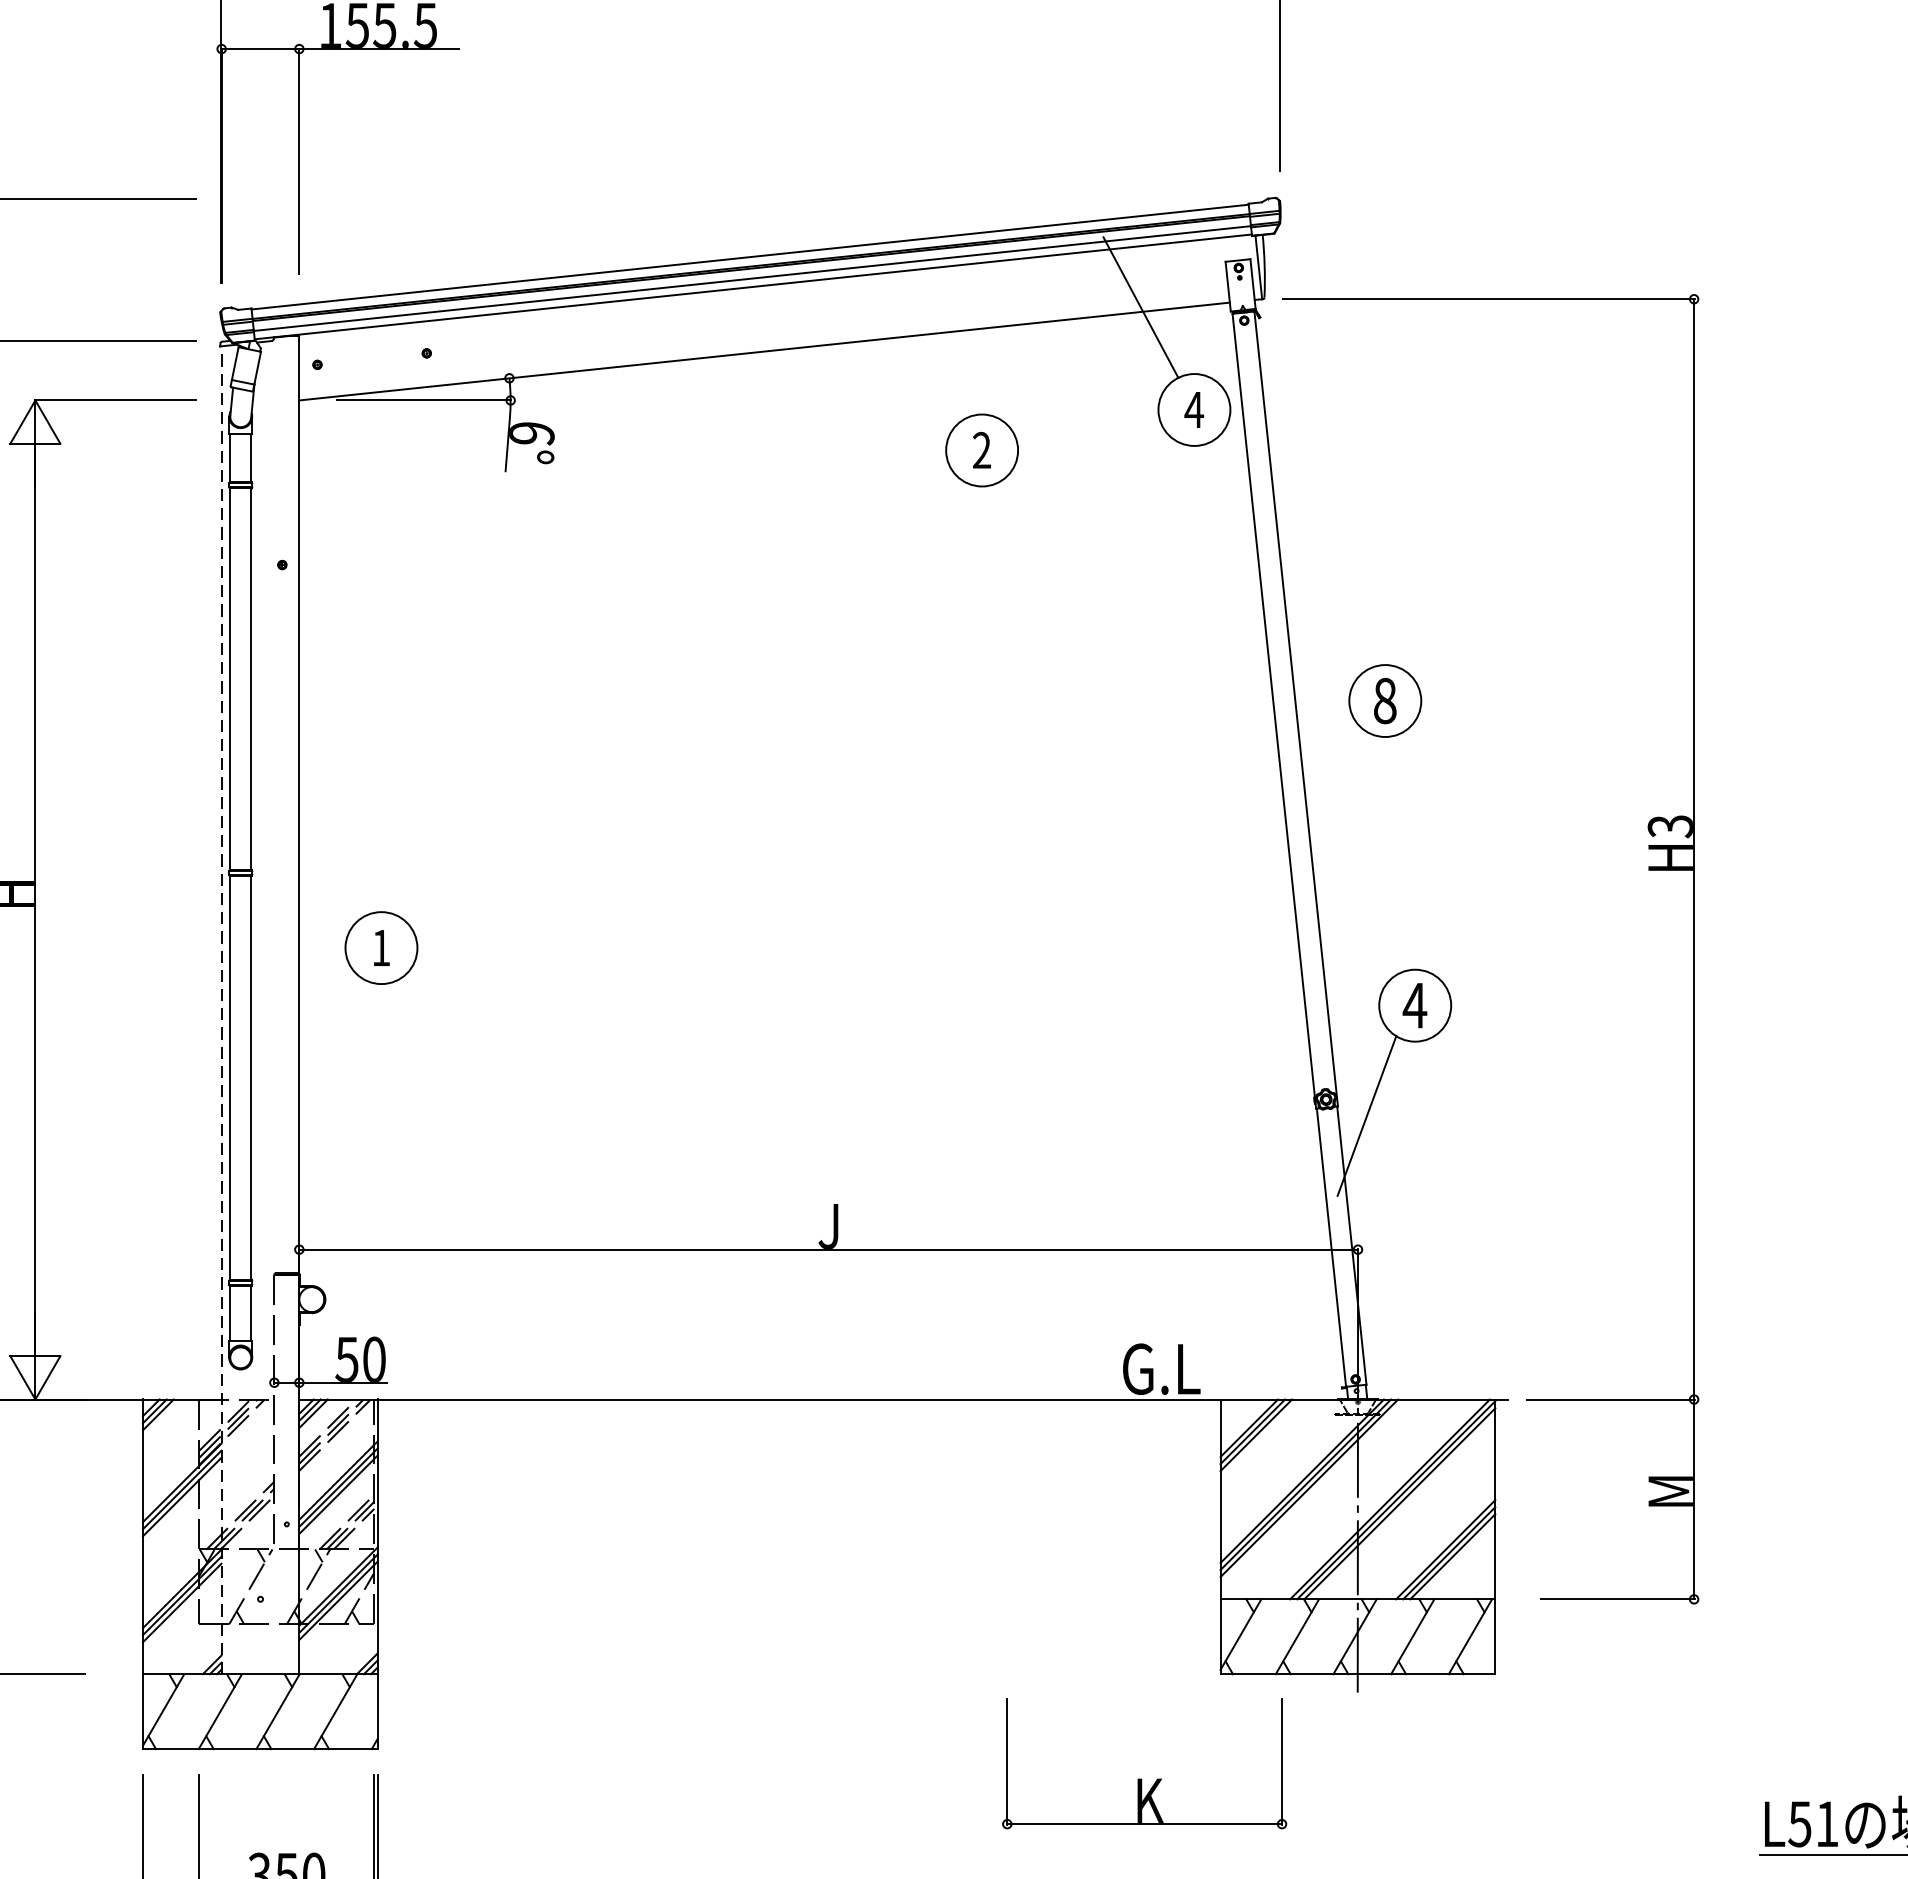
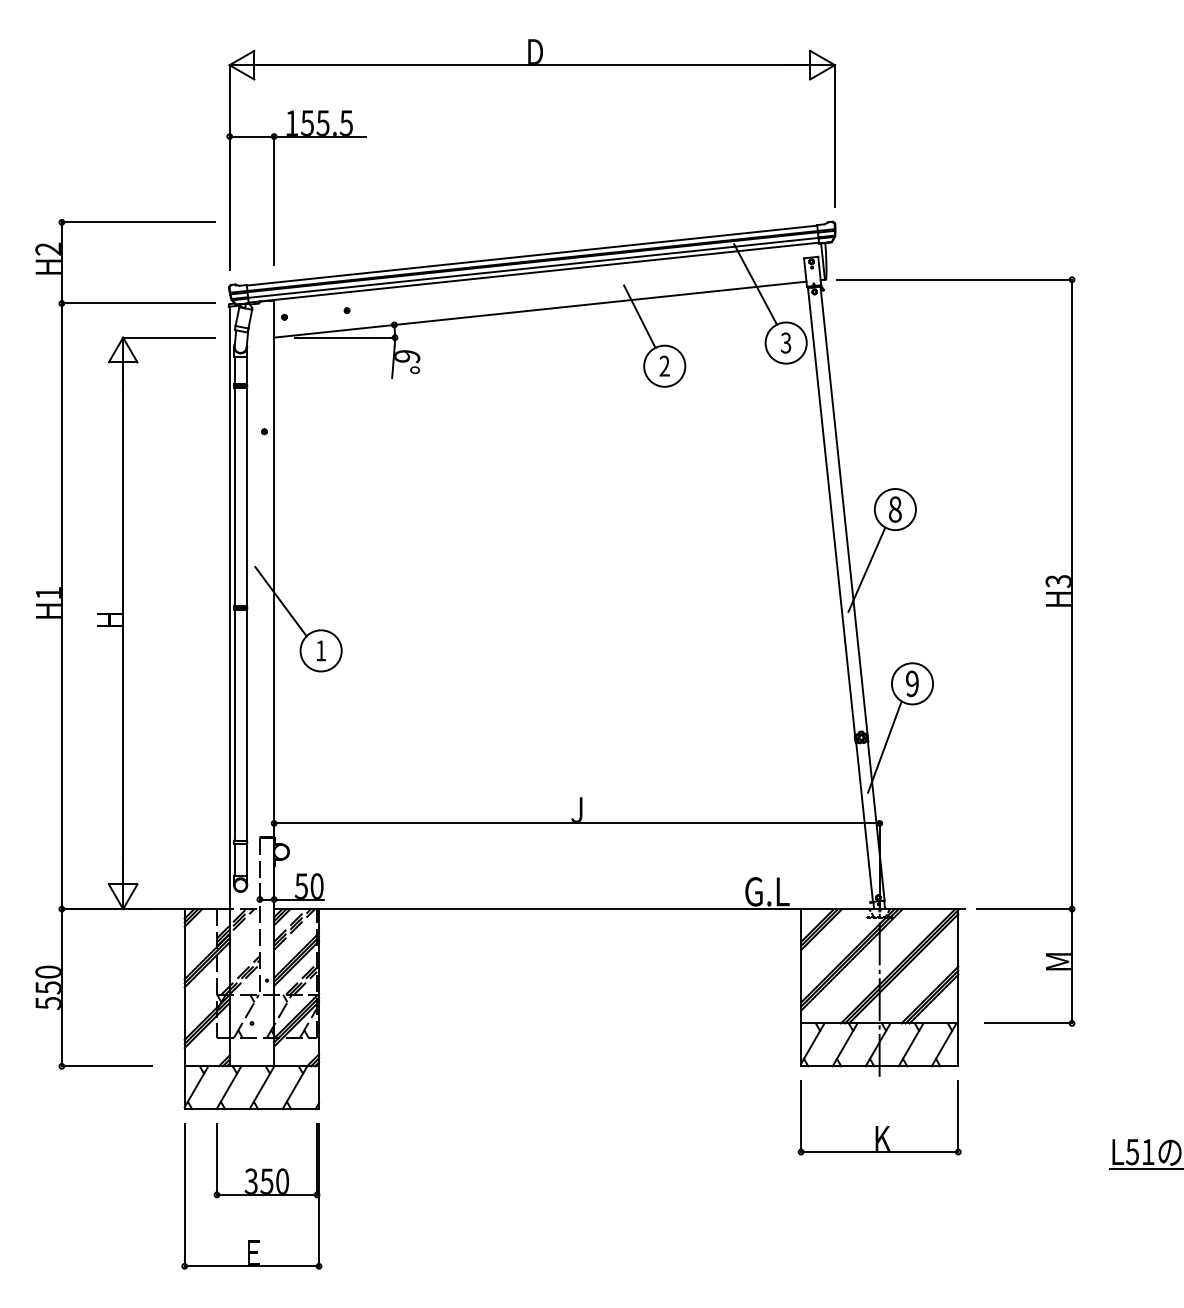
line: (937, 363) -> (639, 316), added
text: (1193, 408) -> (785, 342), 4 -> 3
line: (1334, 805) -> (866, 569), added
line: (310, 861) -> (280, 601), added
text: (1415, 1005) -> (912, 683), 4 -> 9
line: (221, 1010) -> (229, 686), dashed -> solid
part: (1142, 1779) -> (878, 1126), moved

